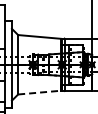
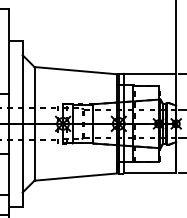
line: (39, 92) -> (75, 176), dashed -> solid

